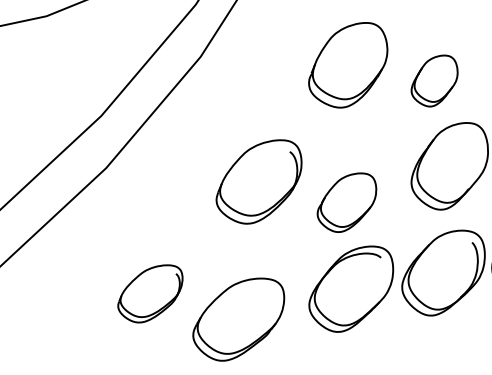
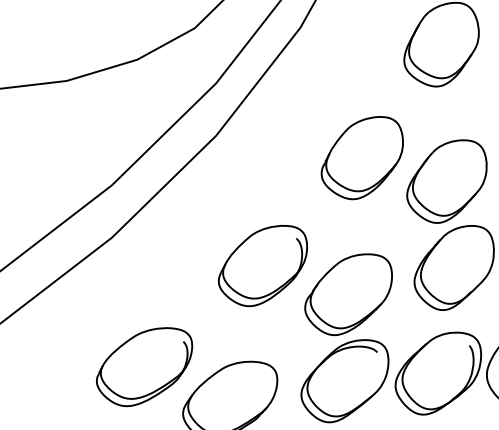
part: (434, 81) -> (446, 181), size x1.67
part: (347, 202) -> (348, 294), size x1.43
part: (150, 294) -> (144, 367), size x1.43

